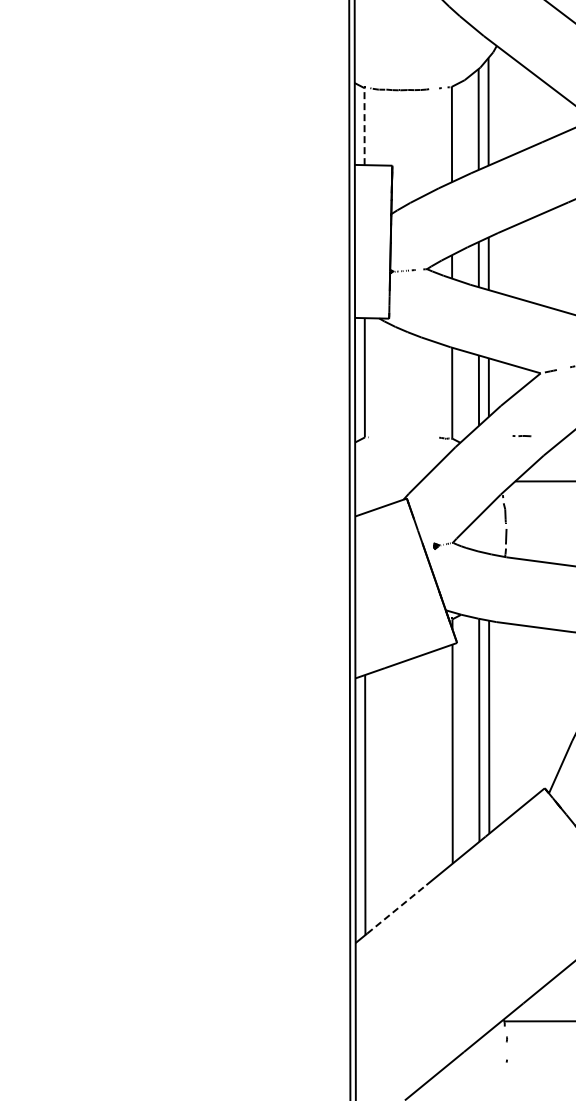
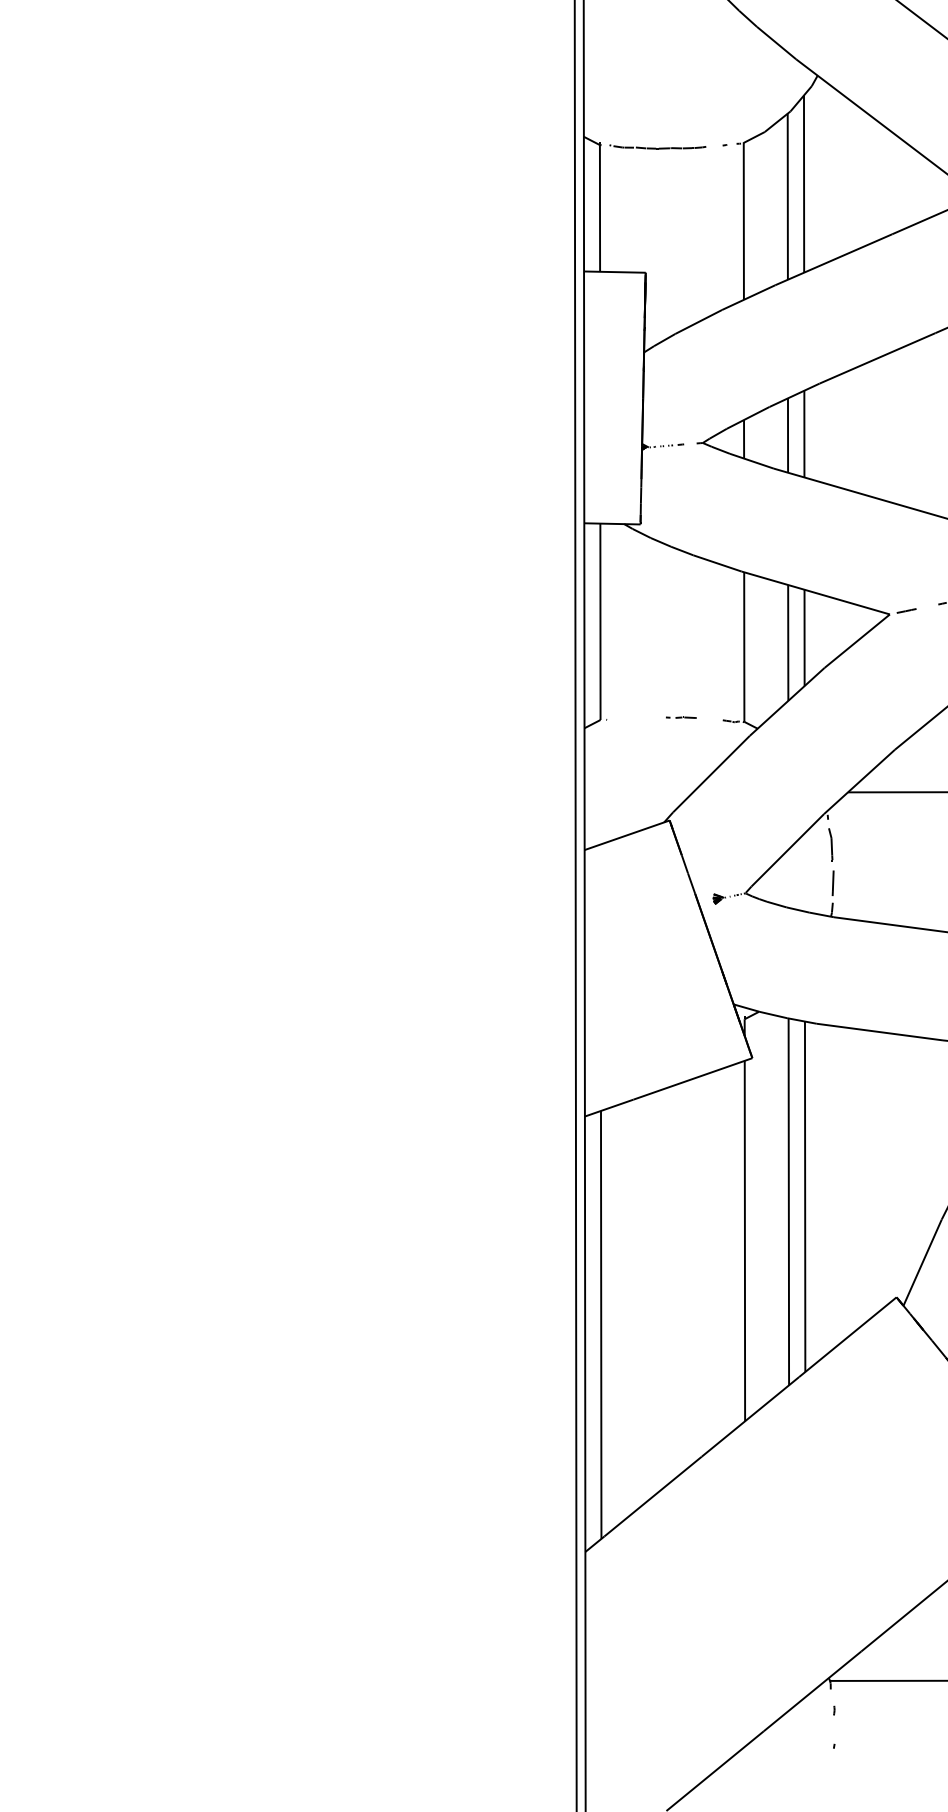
line: (364, 126) -> (599, 208), dashed -> solid
line: (521, 436) -> (680, 718), moved
line: (397, 909) -> (654, 1496), dashed -> solid

